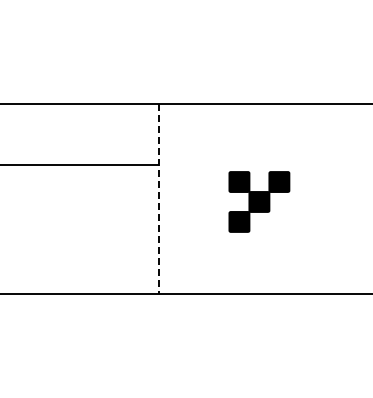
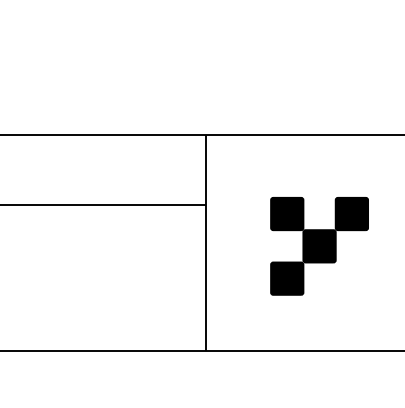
line: (158, 199) -> (205, 243), dashed -> solid
part: (259, 201) -> (319, 245), size x1.43

